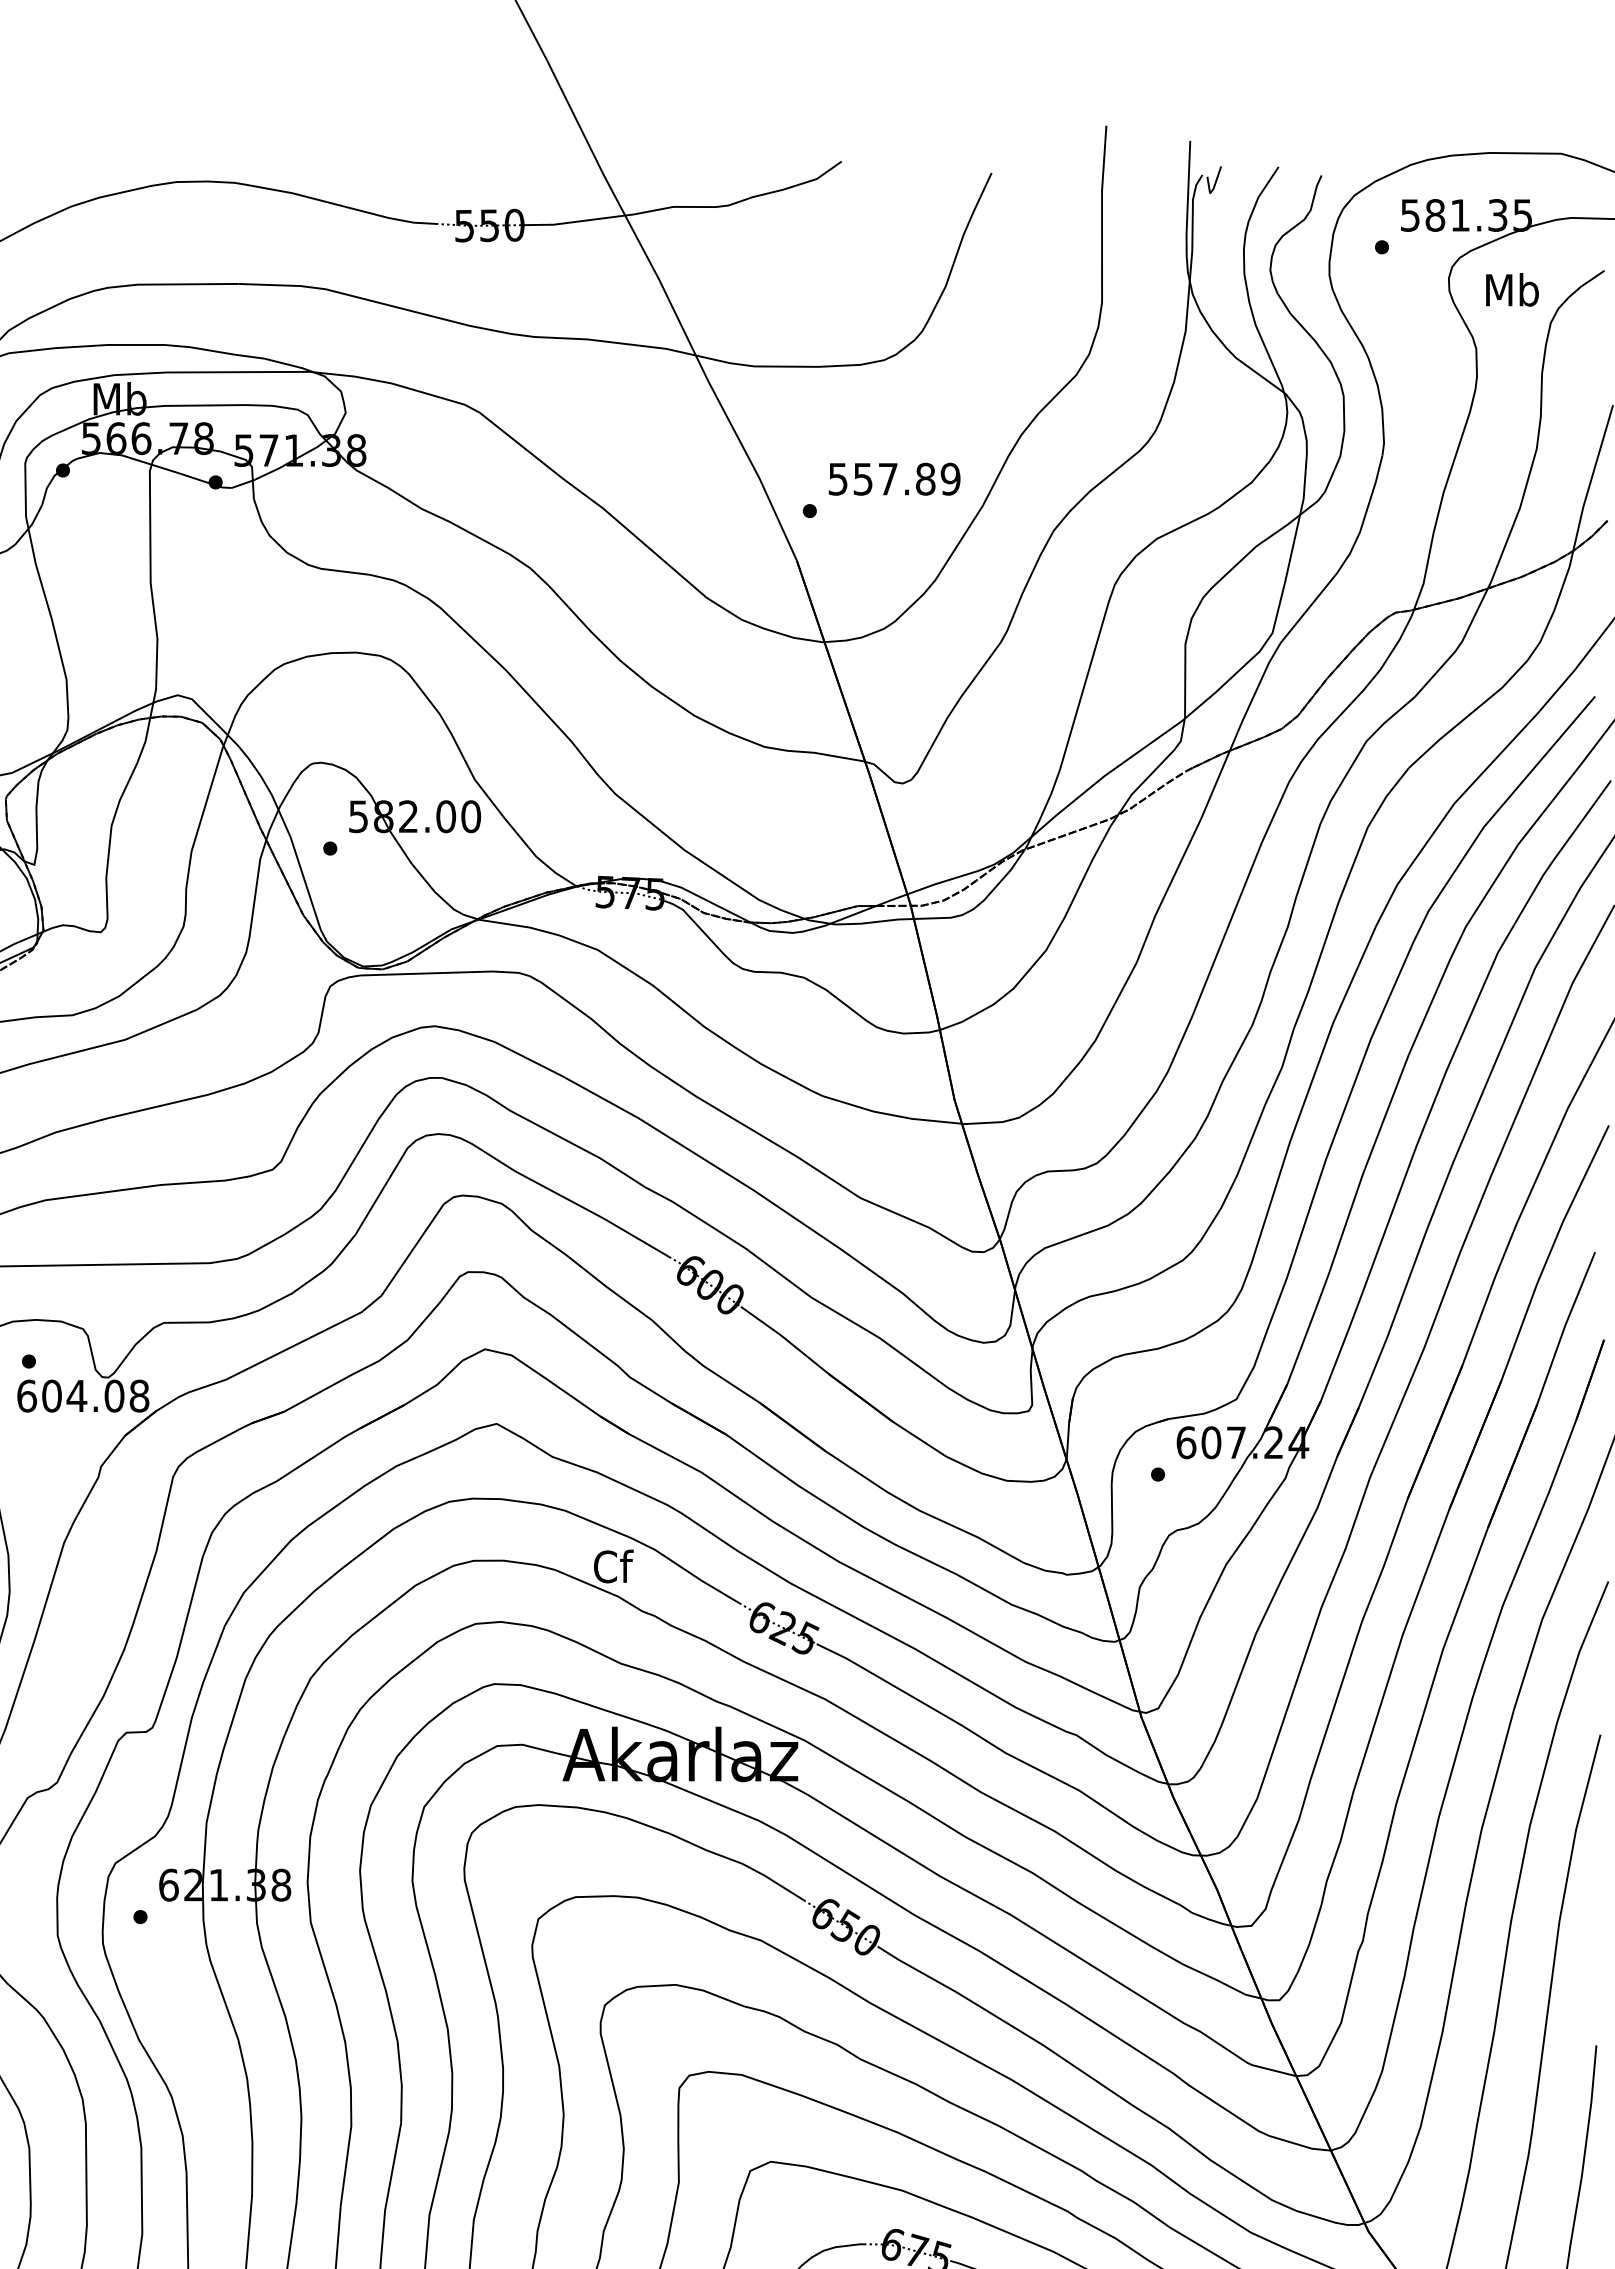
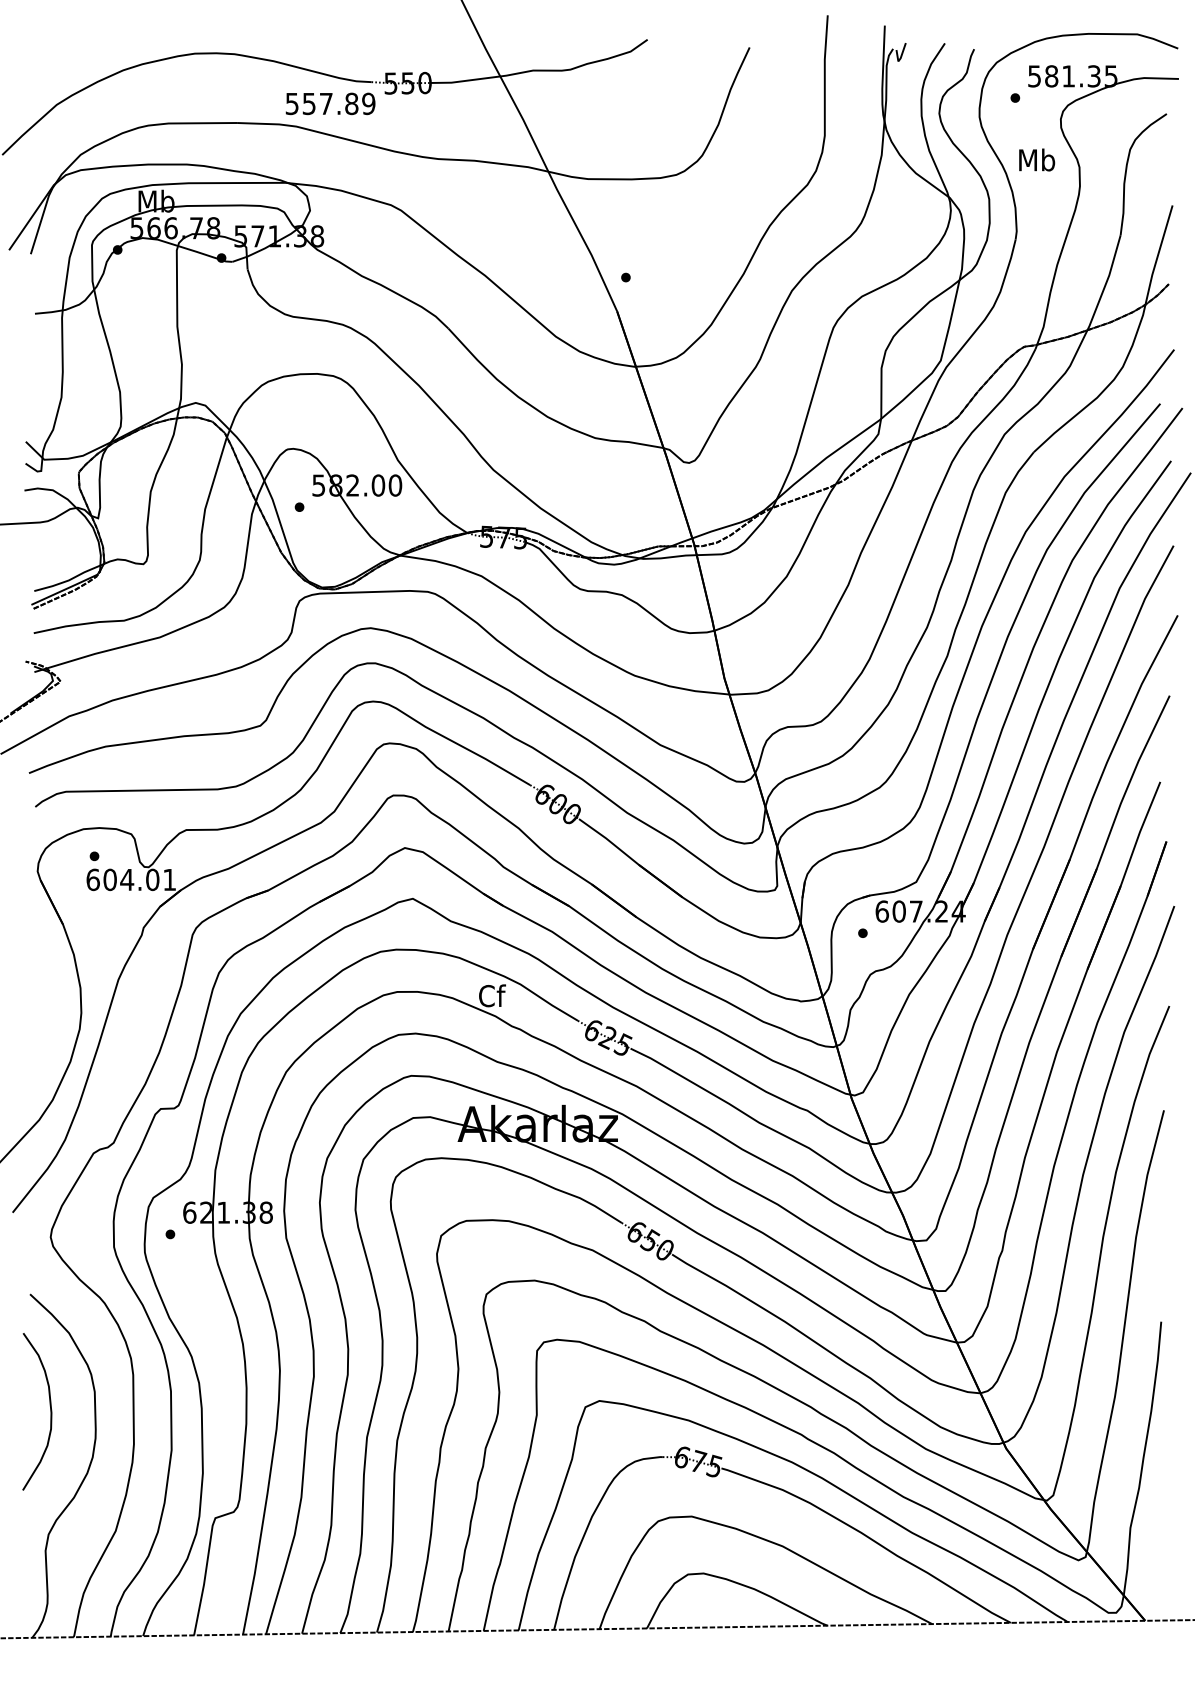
text: (1513, 289) -> (1037, 159), moved
text: (894, 478) -> (330, 103), moved
text: (139, 1395) -> (169, 879), 604.08 -> 604.01

